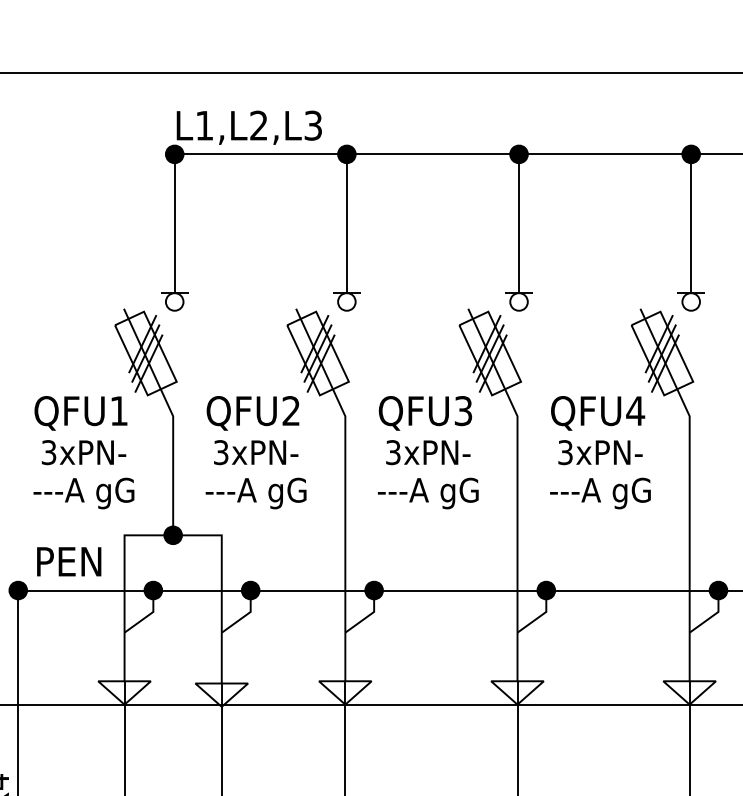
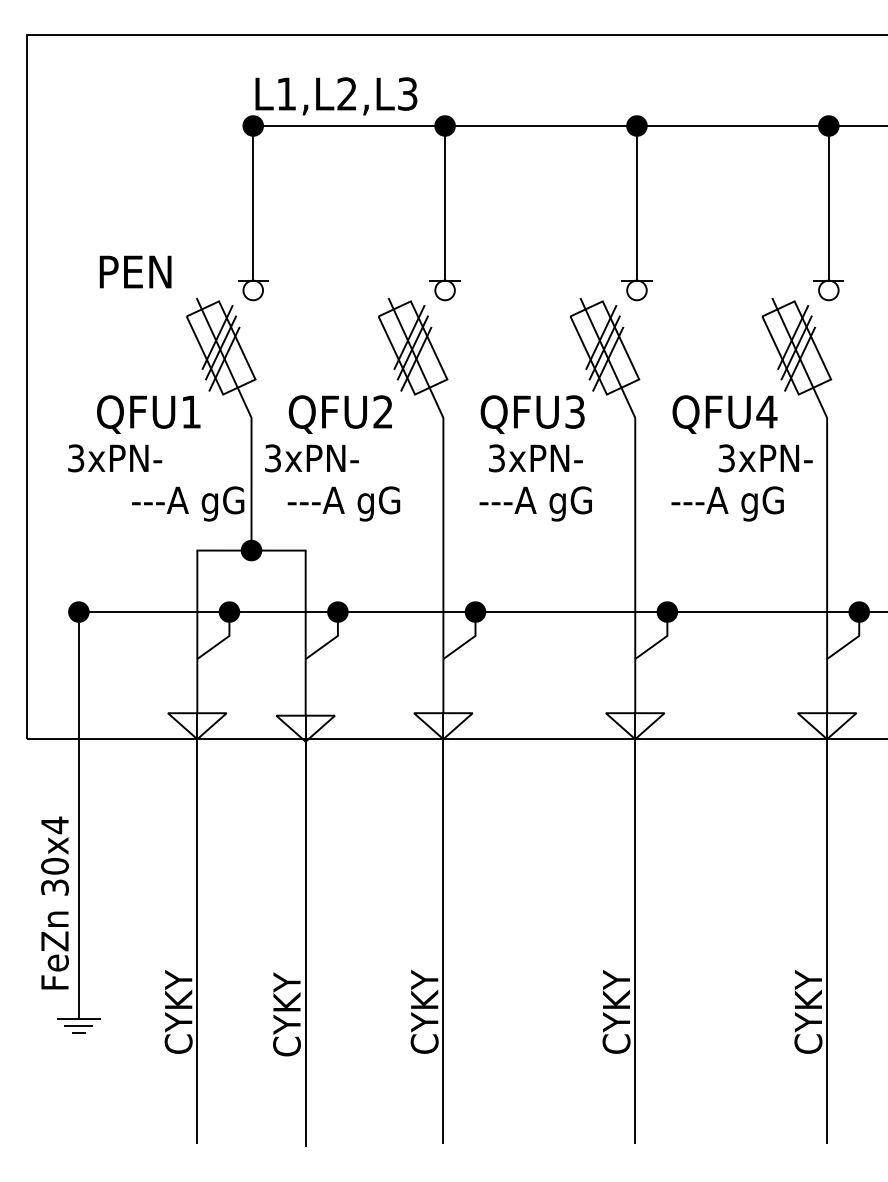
text: (84, 452) -> (115, 458), moved
text: (255, 452) -> (311, 458), moved
text: (600, 452) -> (765, 458), moved
text: (84, 493) -> (188, 503), moved
text: (69, 561) -> (135, 271), moved

